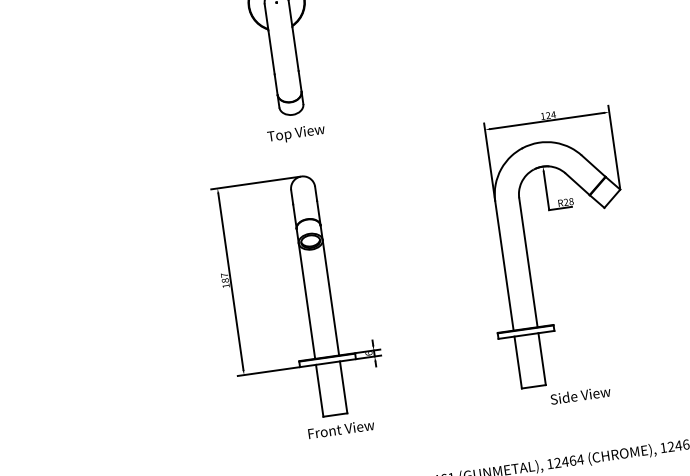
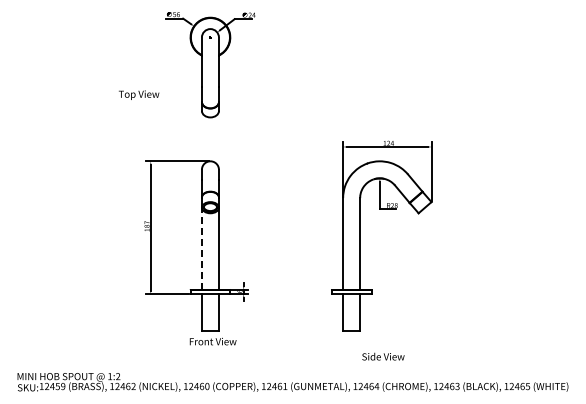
text: (296, 132) -> (139, 94), moved
line: (306, 300) -> (201, 248), solid -> dashed
text: (580, 395) -> (383, 356), moved

